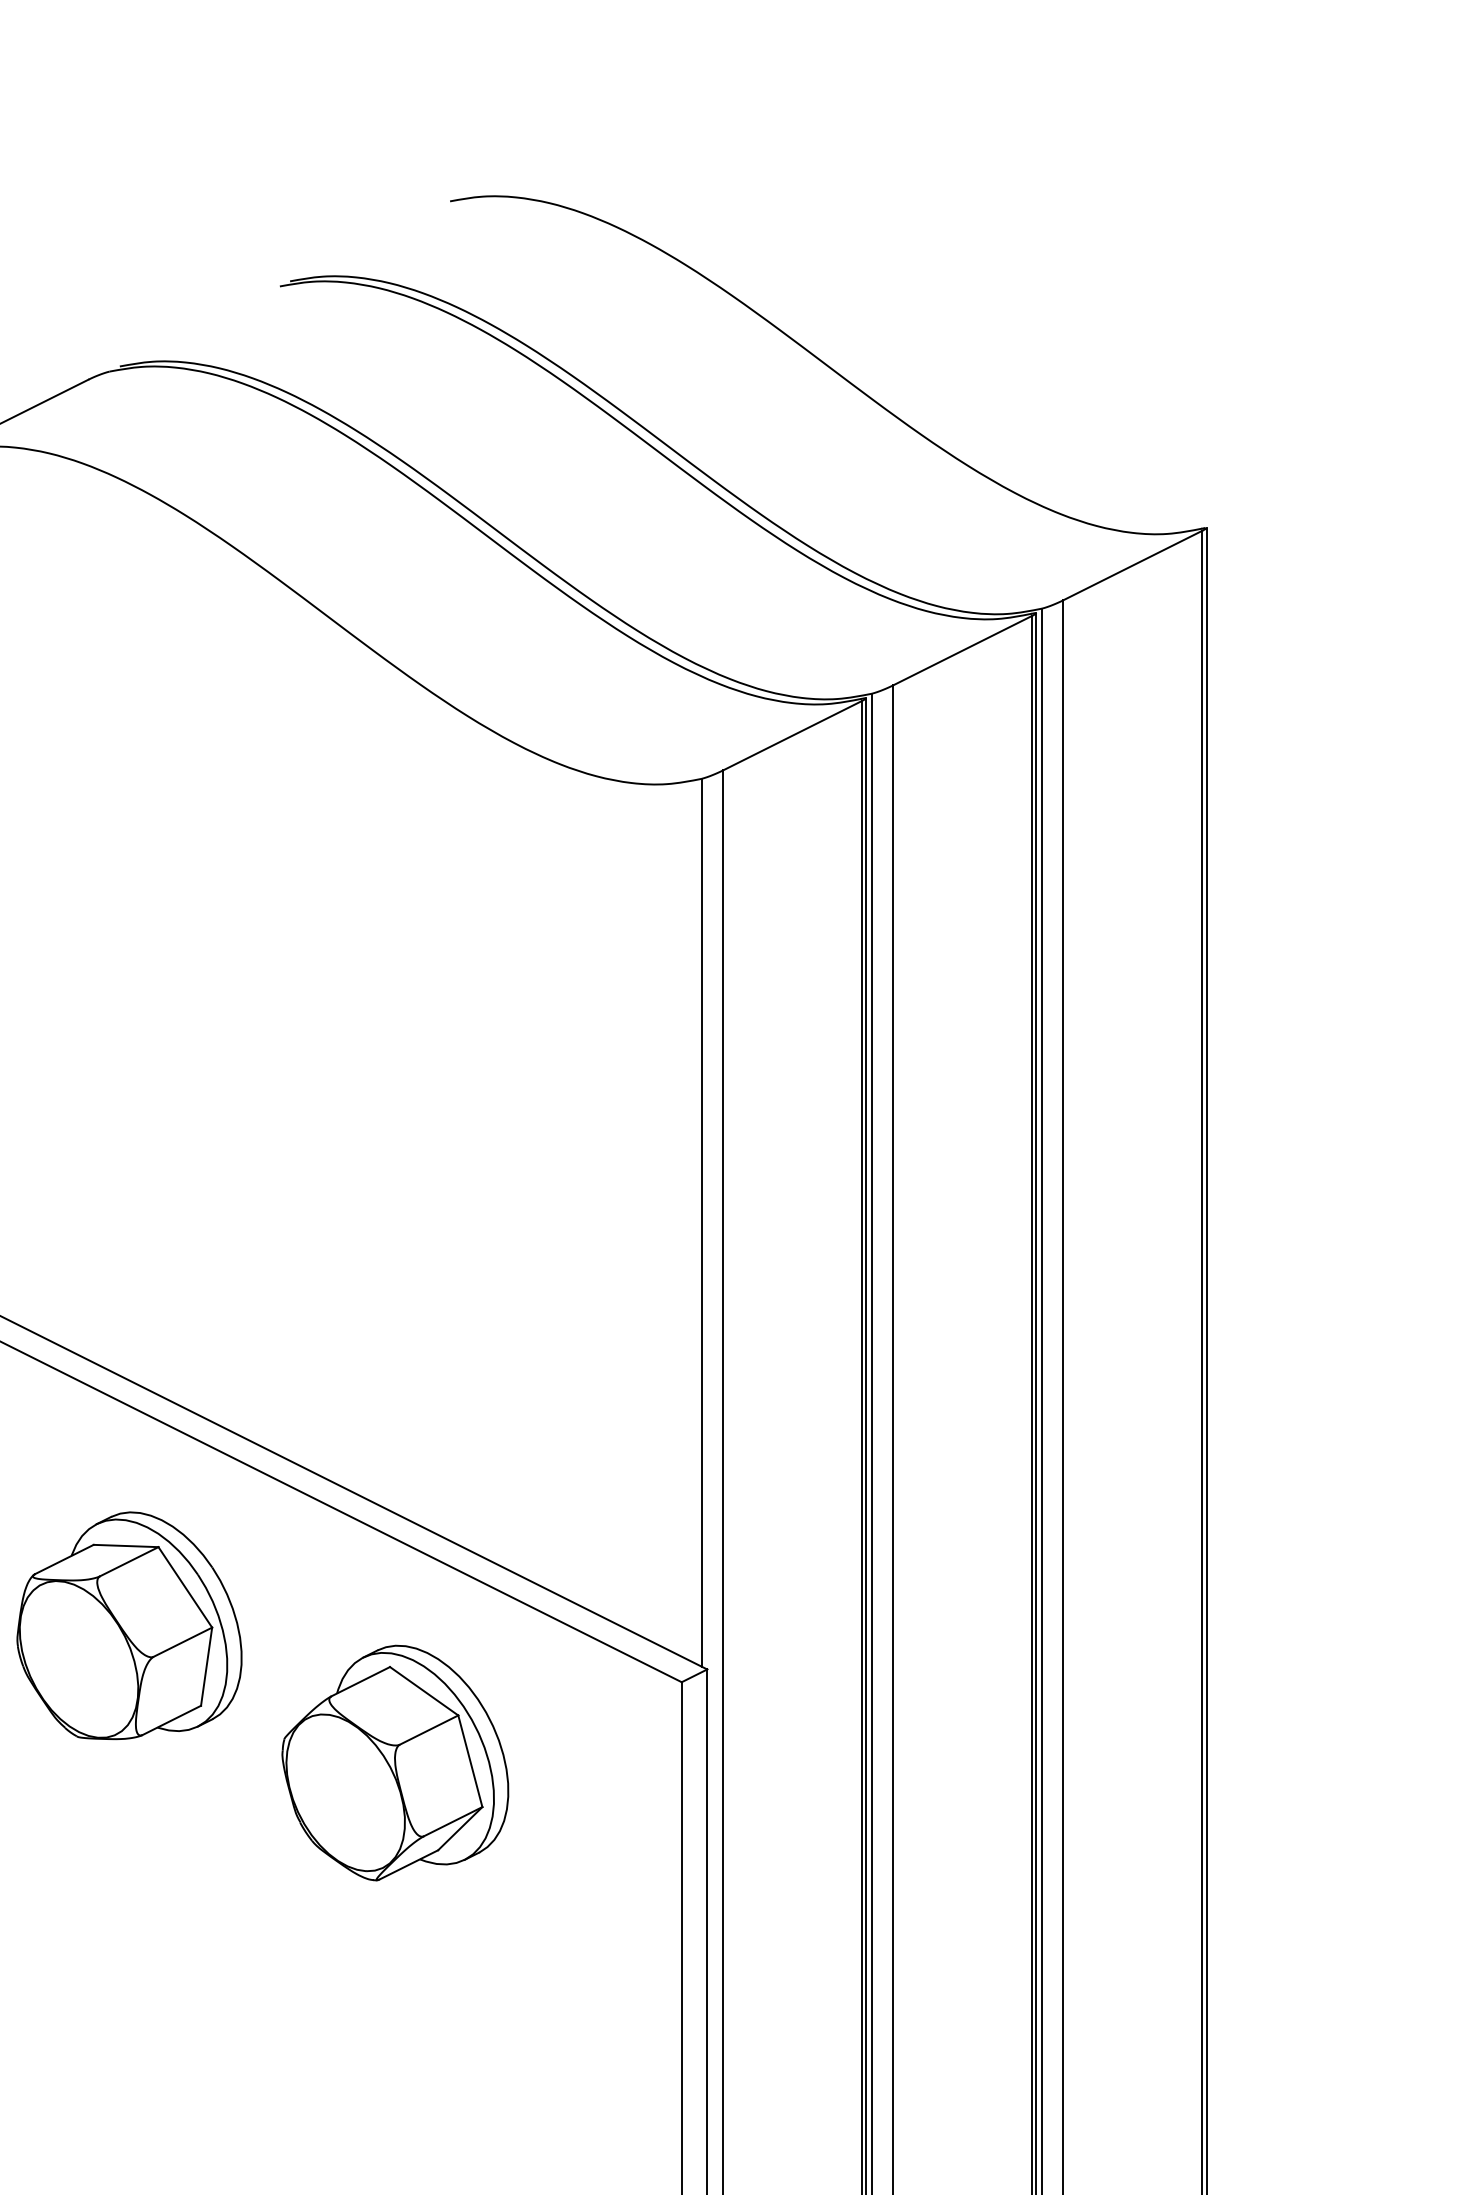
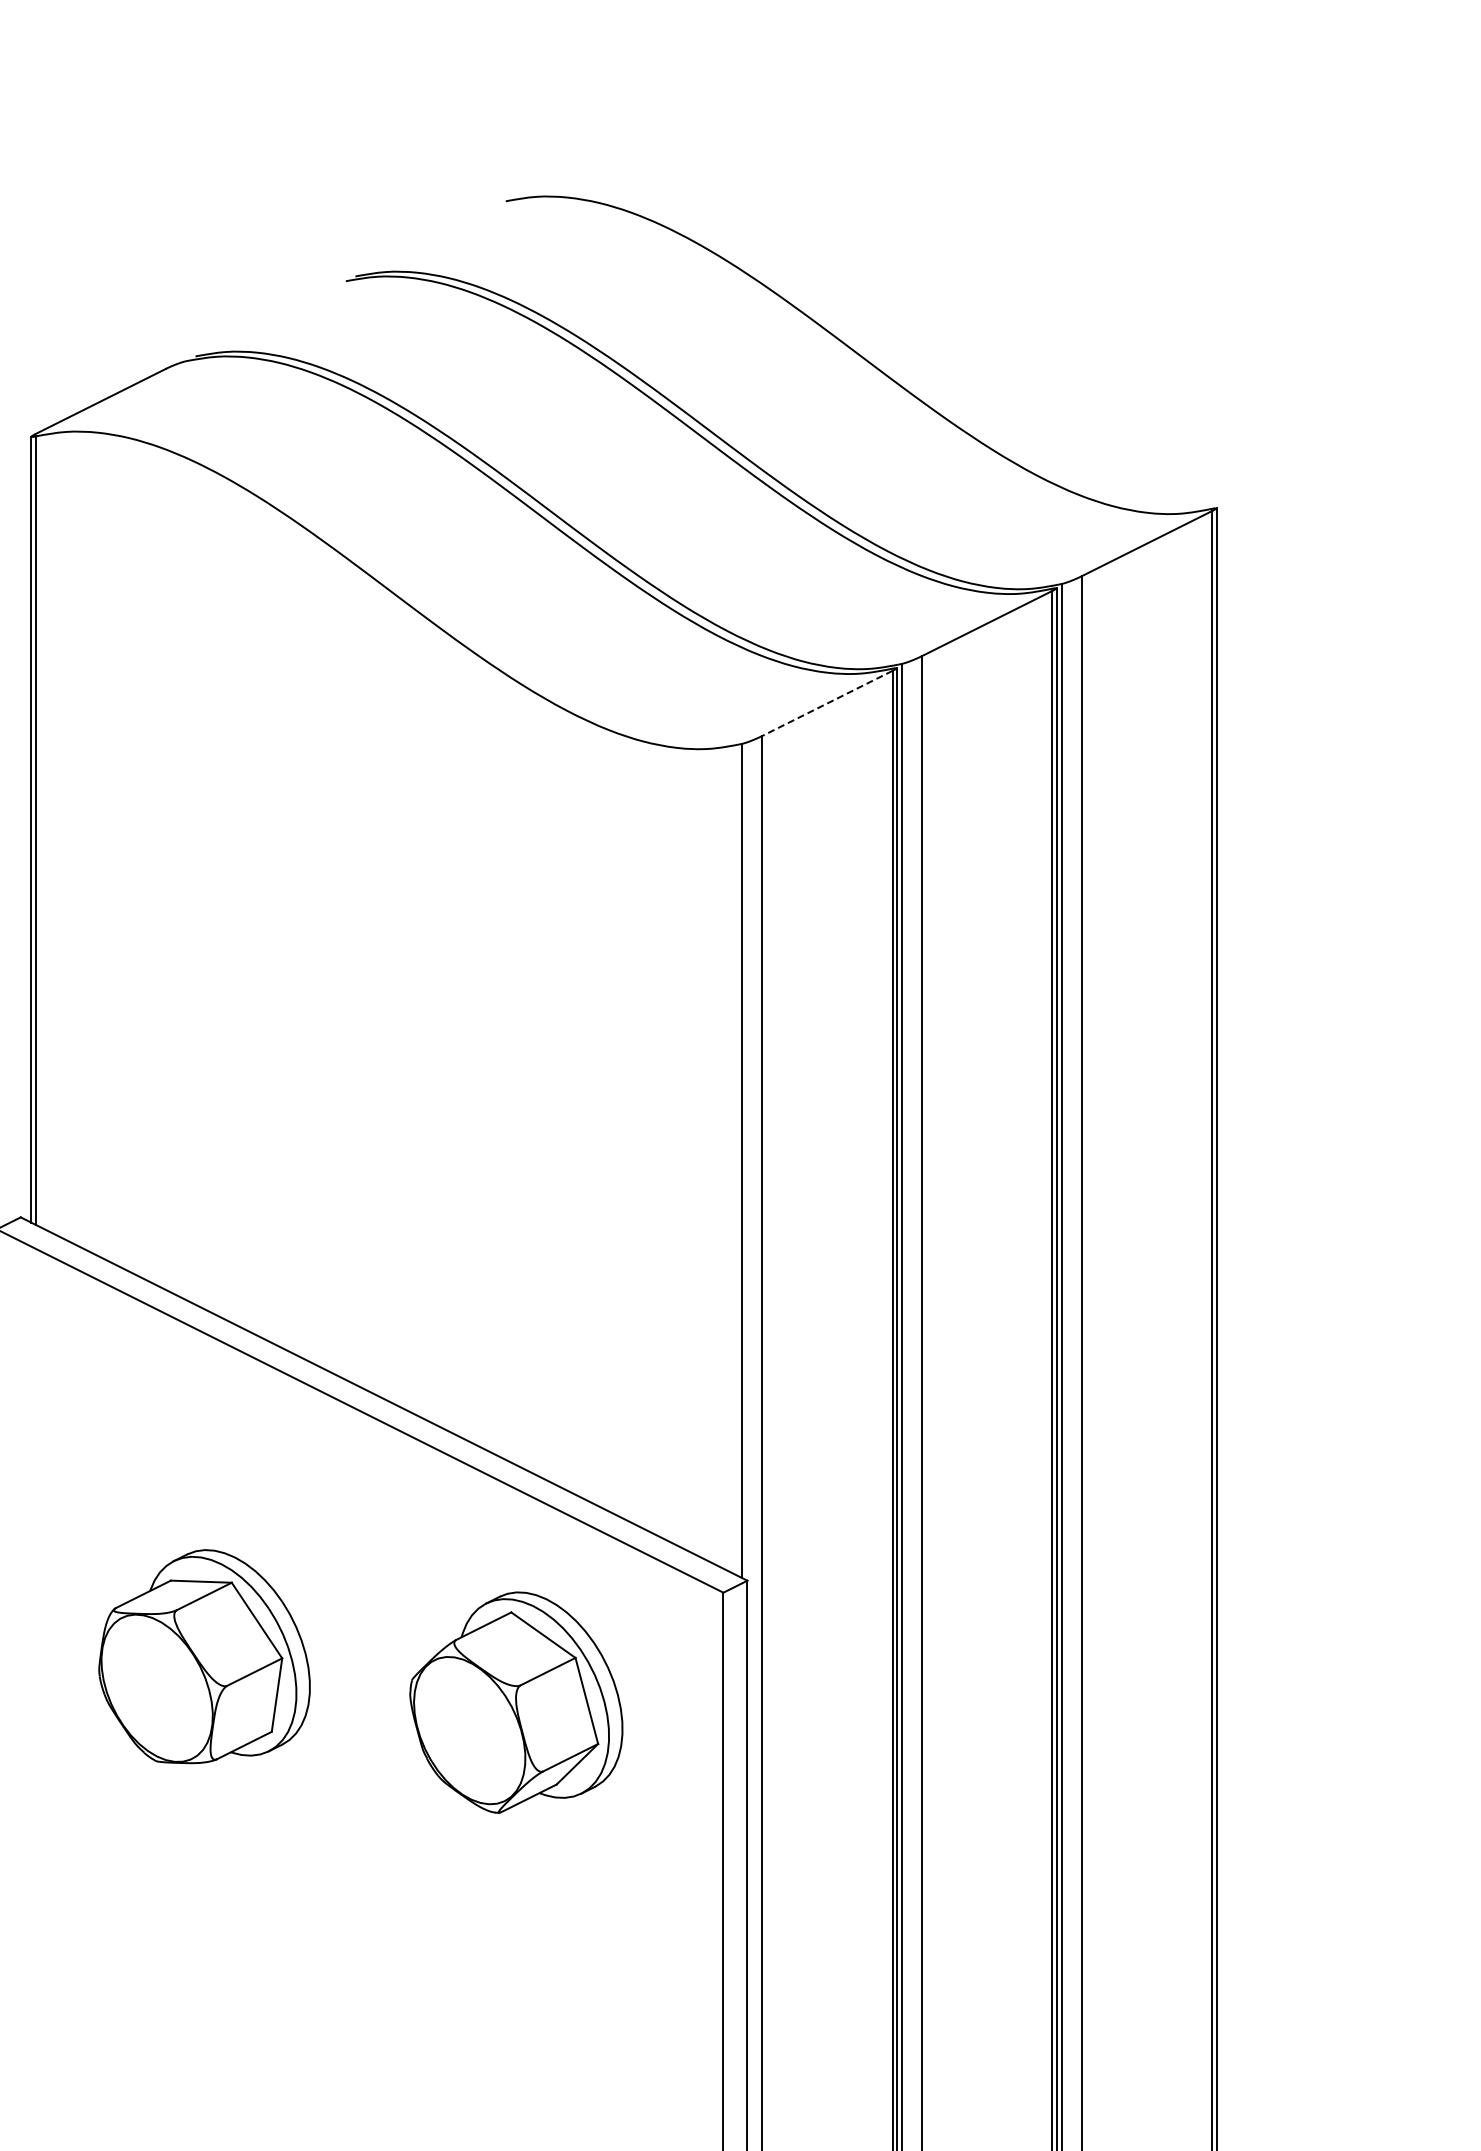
line: (792, 735) -> (827, 703), solid -> dashed
part: (129, 1625) -> (204, 1656), moved
part: (395, 1762) -> (516, 1702), moved

